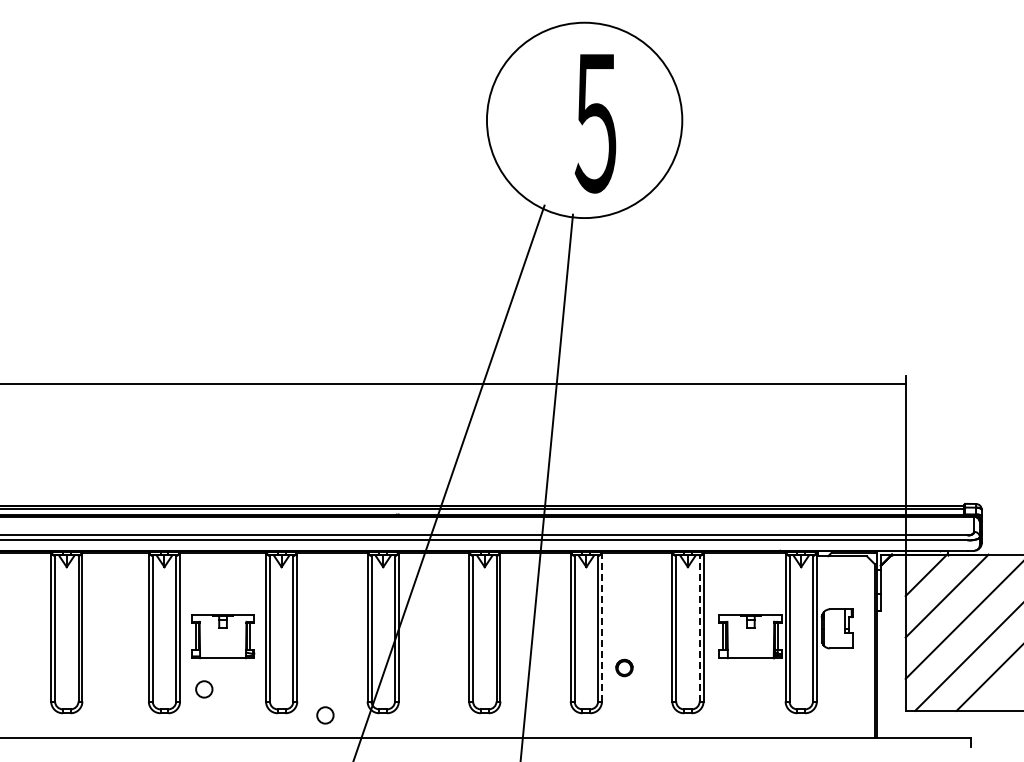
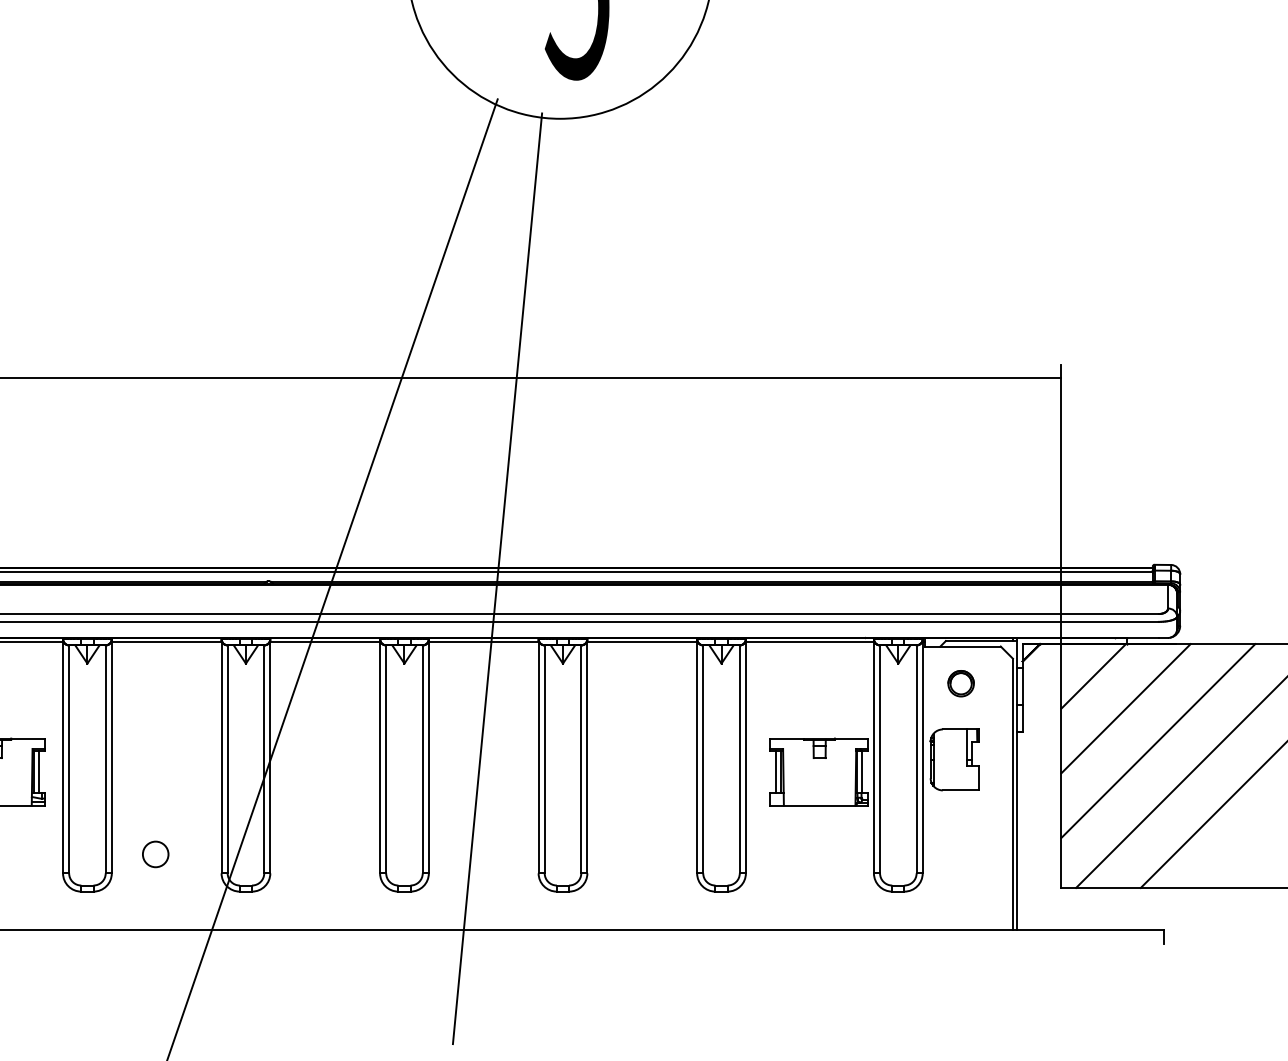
line: (602, 627) -> (588, 757), dashed -> solid
line: (699, 628) -> (739, 759), dashed -> solid
part: (624, 667) -> (961, 682), moved
circle: (325, 715) -> (155, 854), moved

